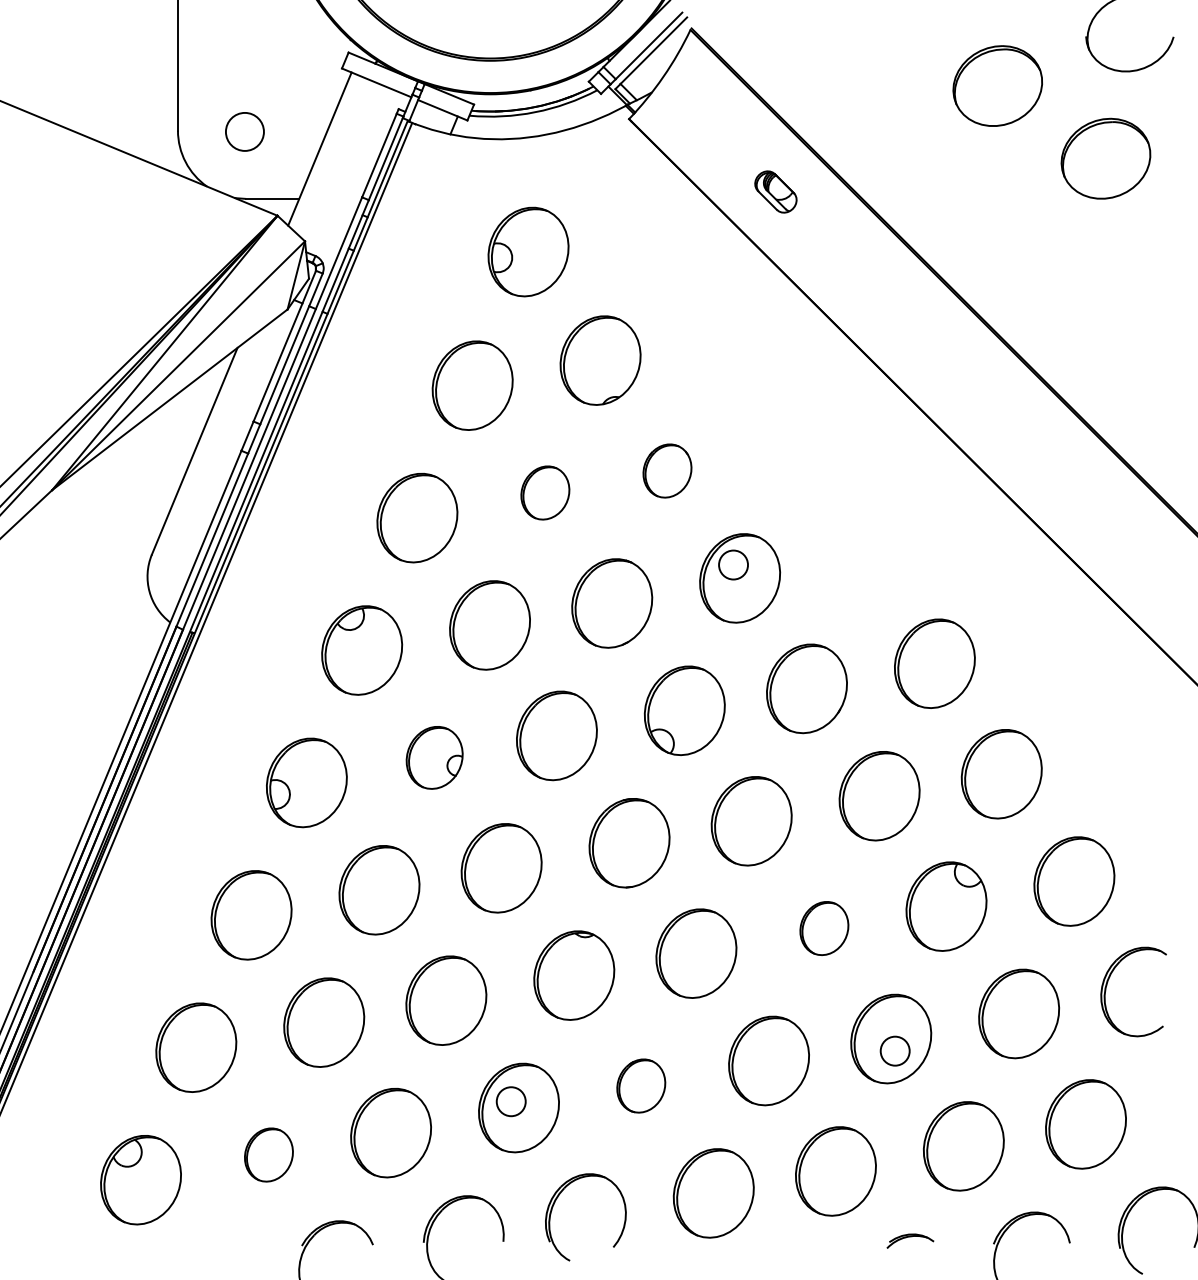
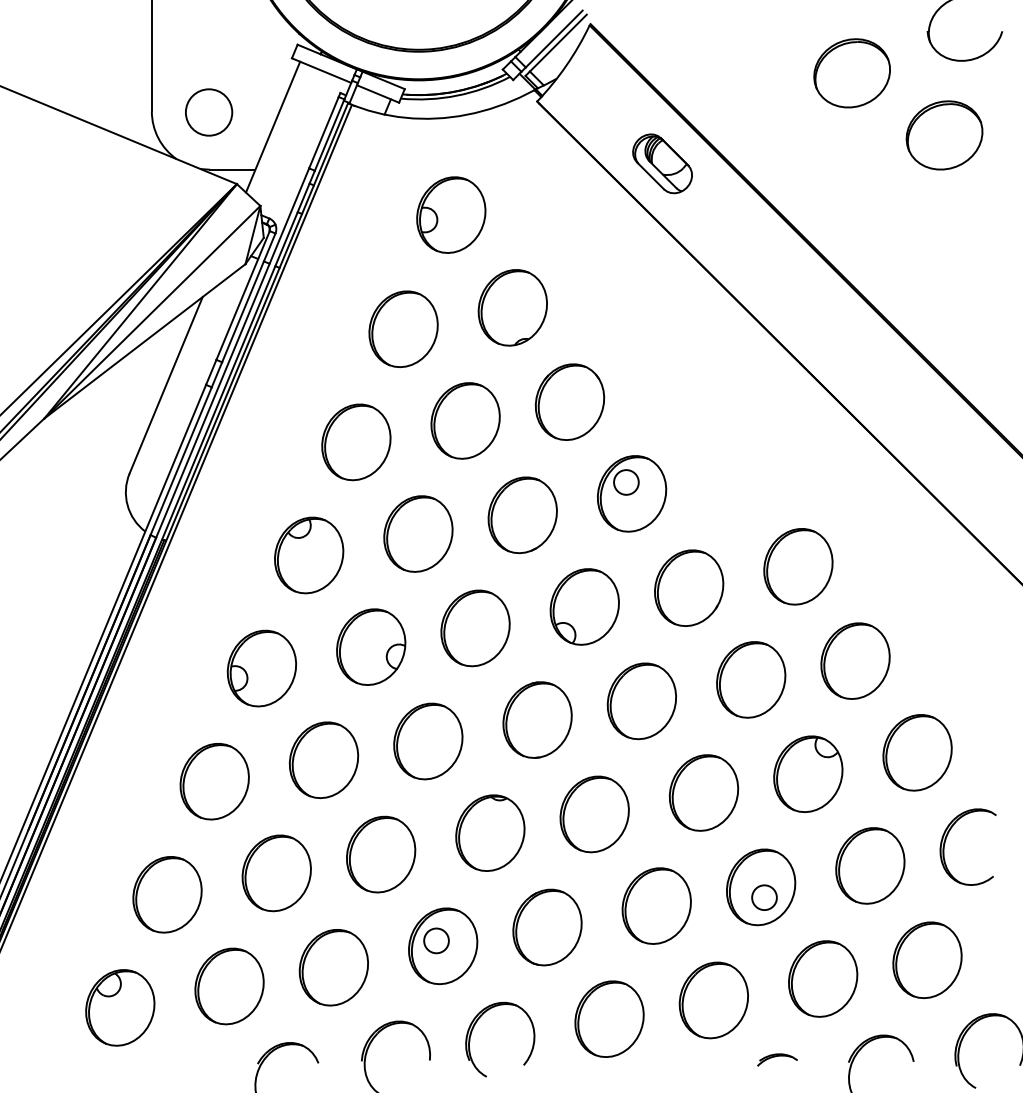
circle: (244, 131) -> (208, 112), size x1.43
part: (775, 191) -> (662, 163), size x1.67
part: (667, 470) -> (570, 401), size x1.67
part: (545, 492) -> (465, 420), size x1.67
part: (434, 757) -> (370, 646), size x1.43
part: (824, 928) -> (704, 792), size x1.67
part: (641, 1085) -> (547, 927), size x1.67
part: (268, 1154) -> (229, 985), size x1.67

